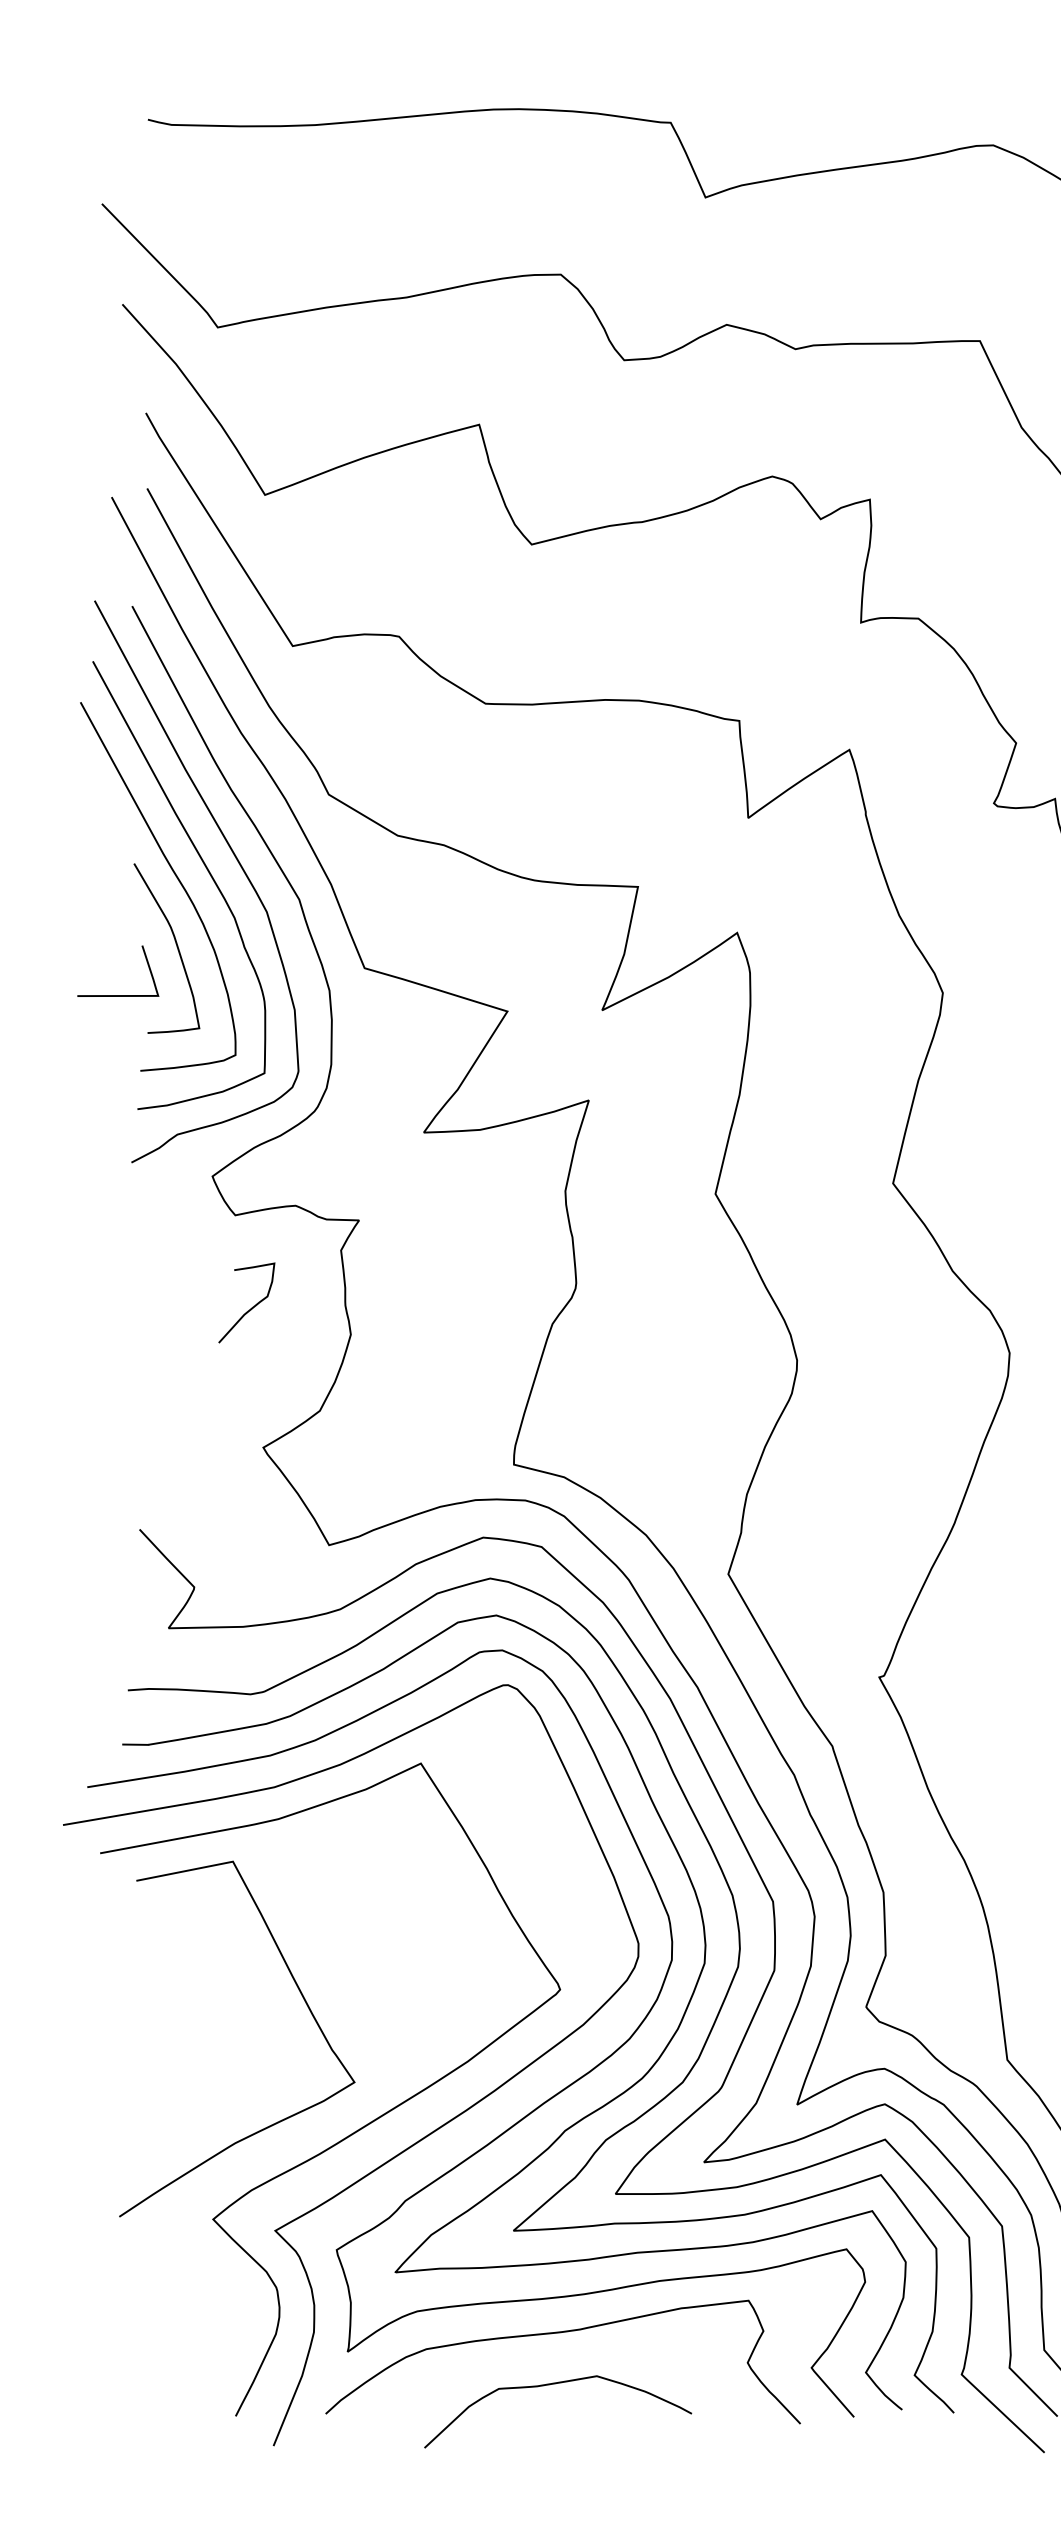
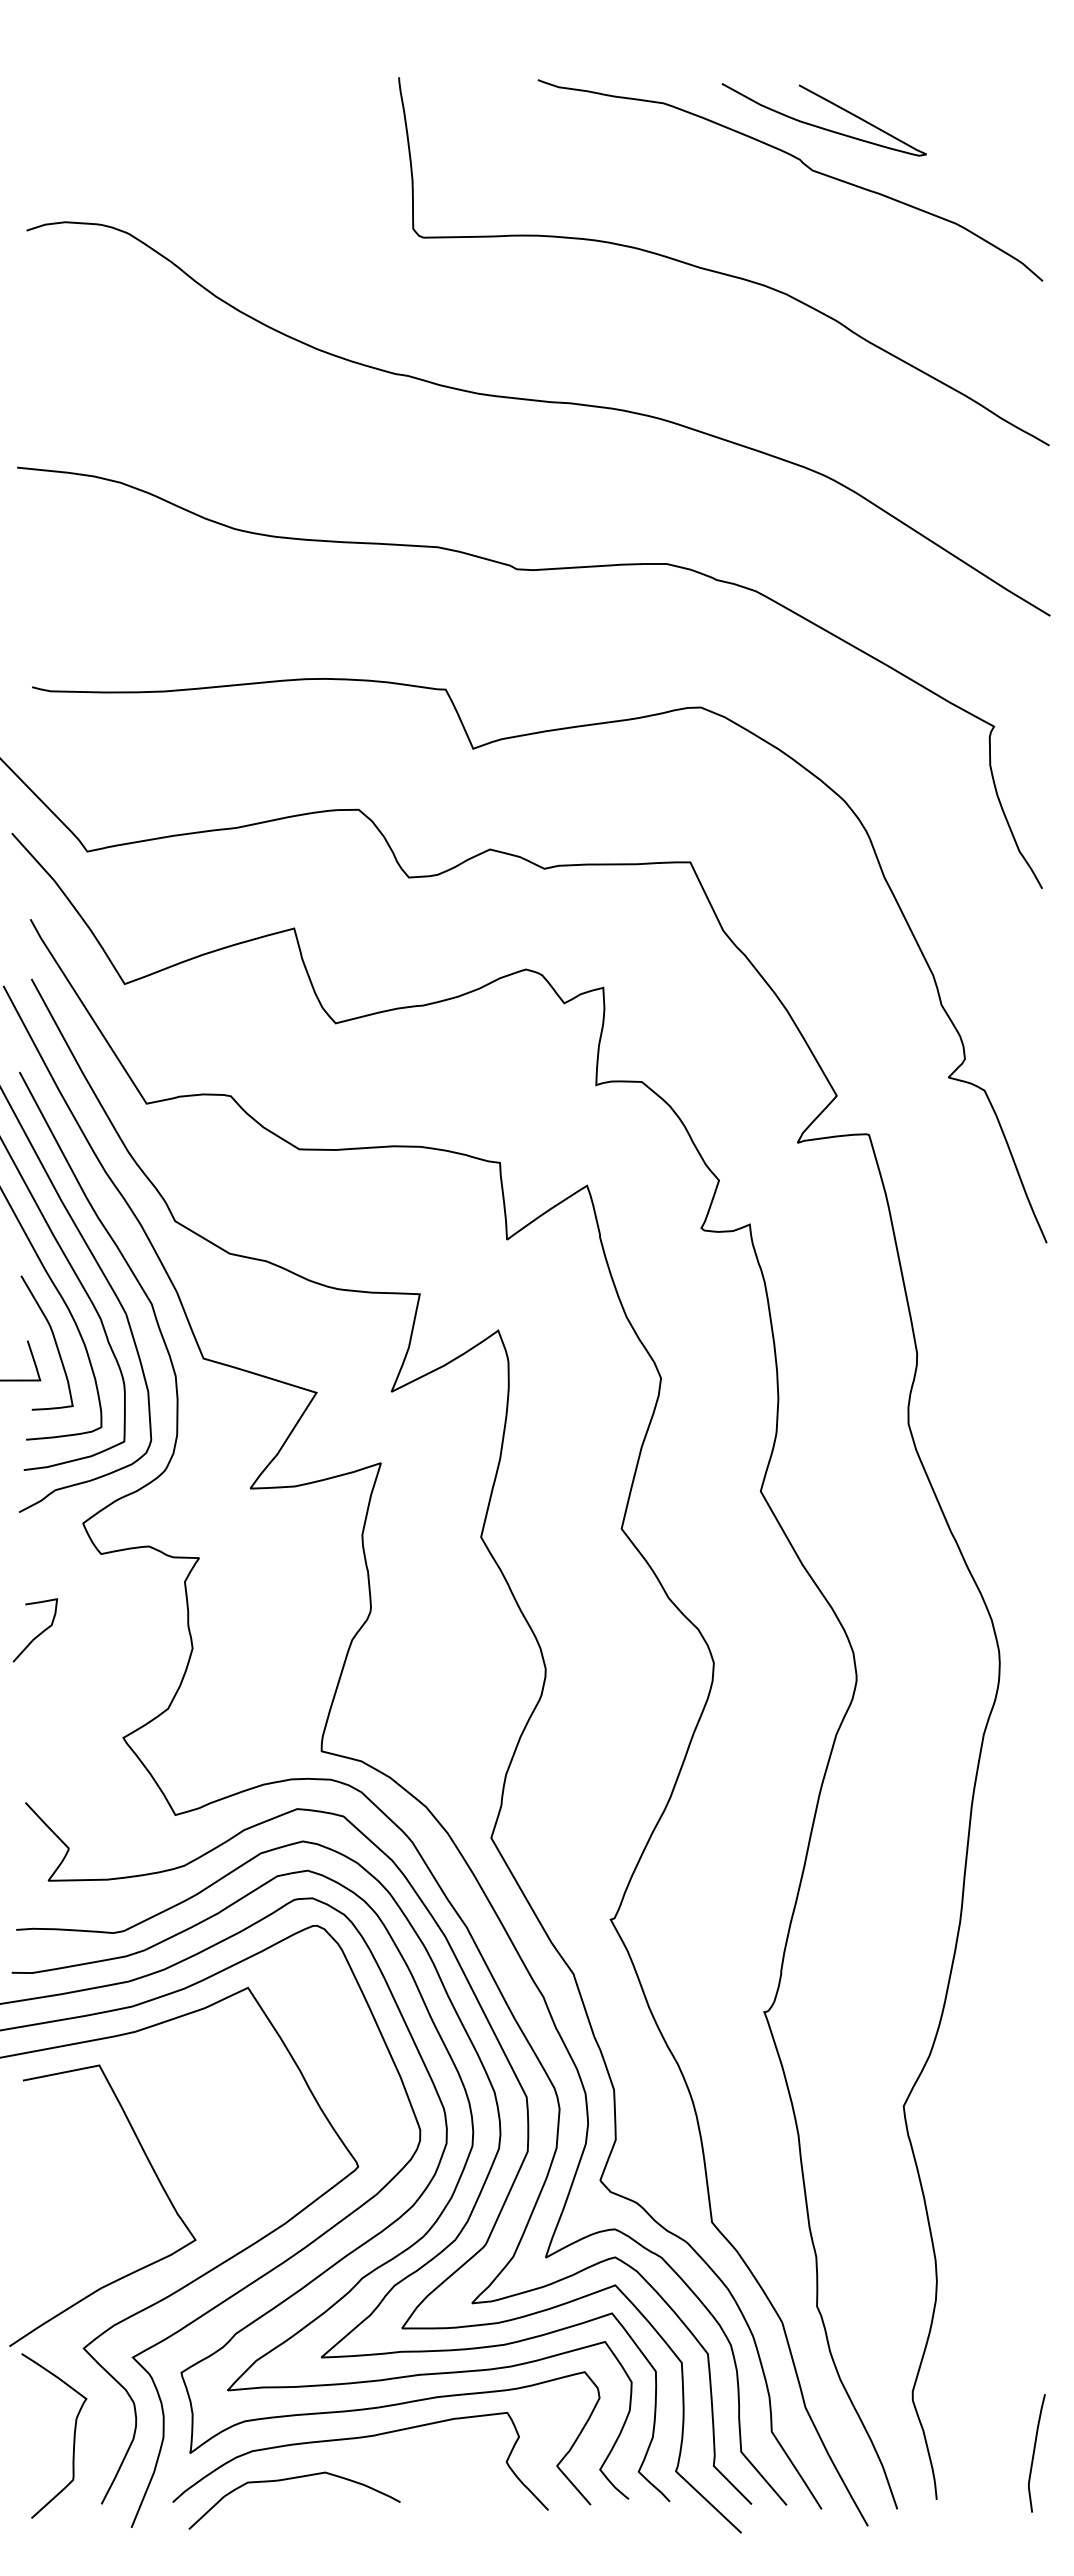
curve: (252, 1306) -> (39, 1633), moved
curve: (200, 2329) -> (73, 2435), added
curve: (555, 2384) -> (292, 2479), moved

